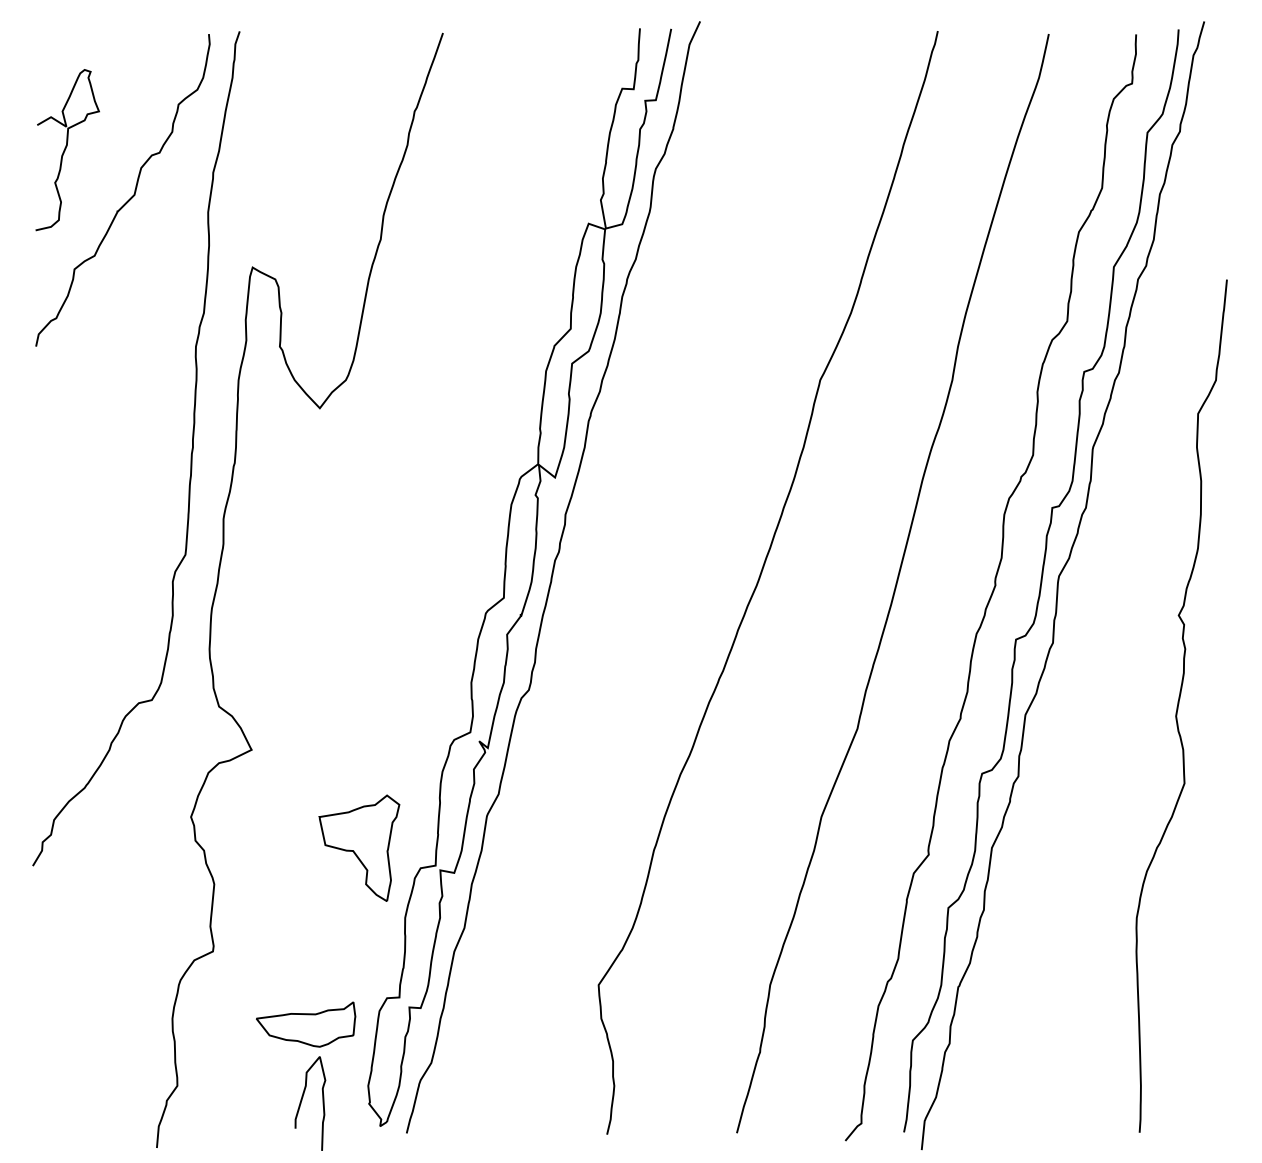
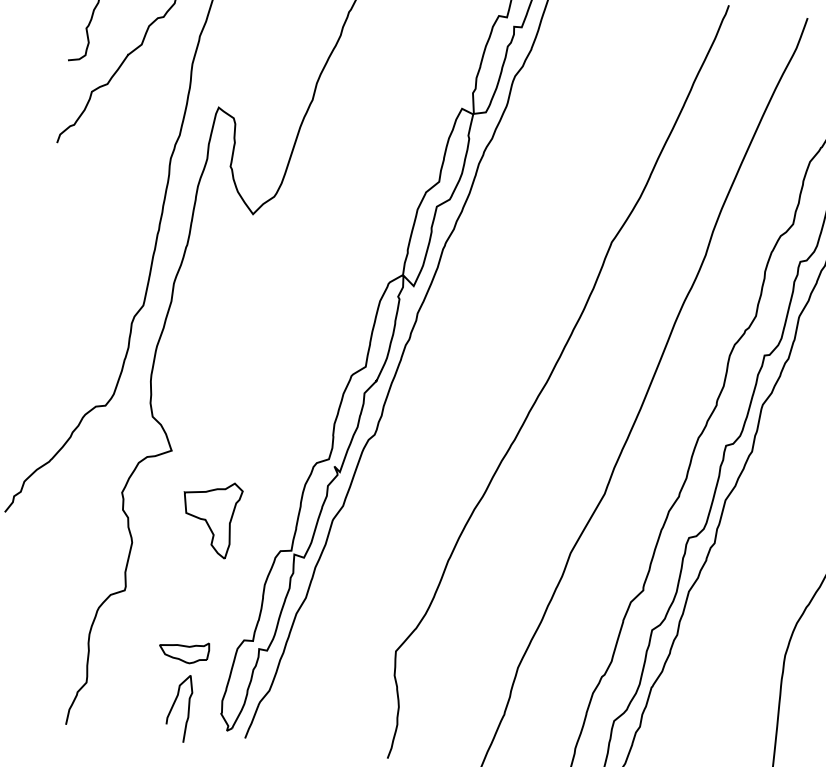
part: (359, 847) -> (210, 517), moved
part: (306, 1024) -> (184, 651), size x0.7

